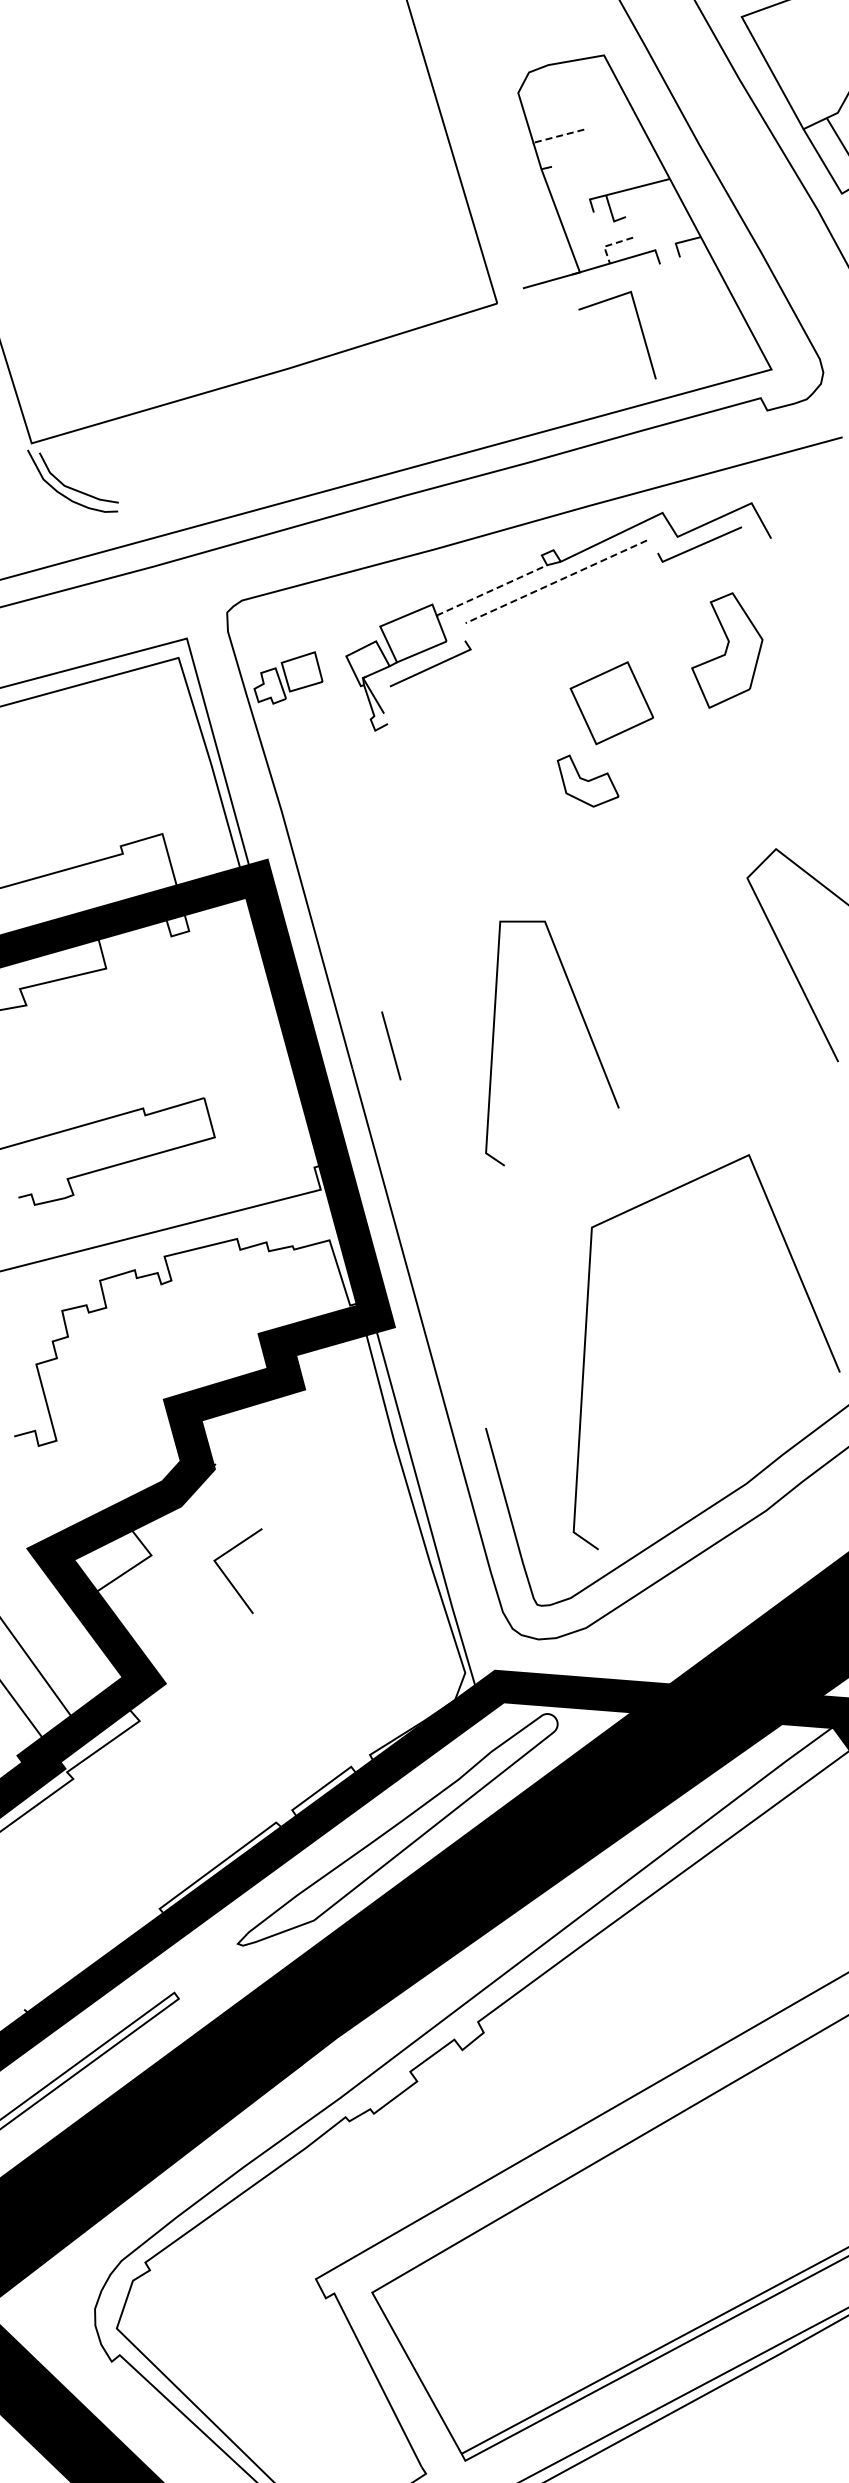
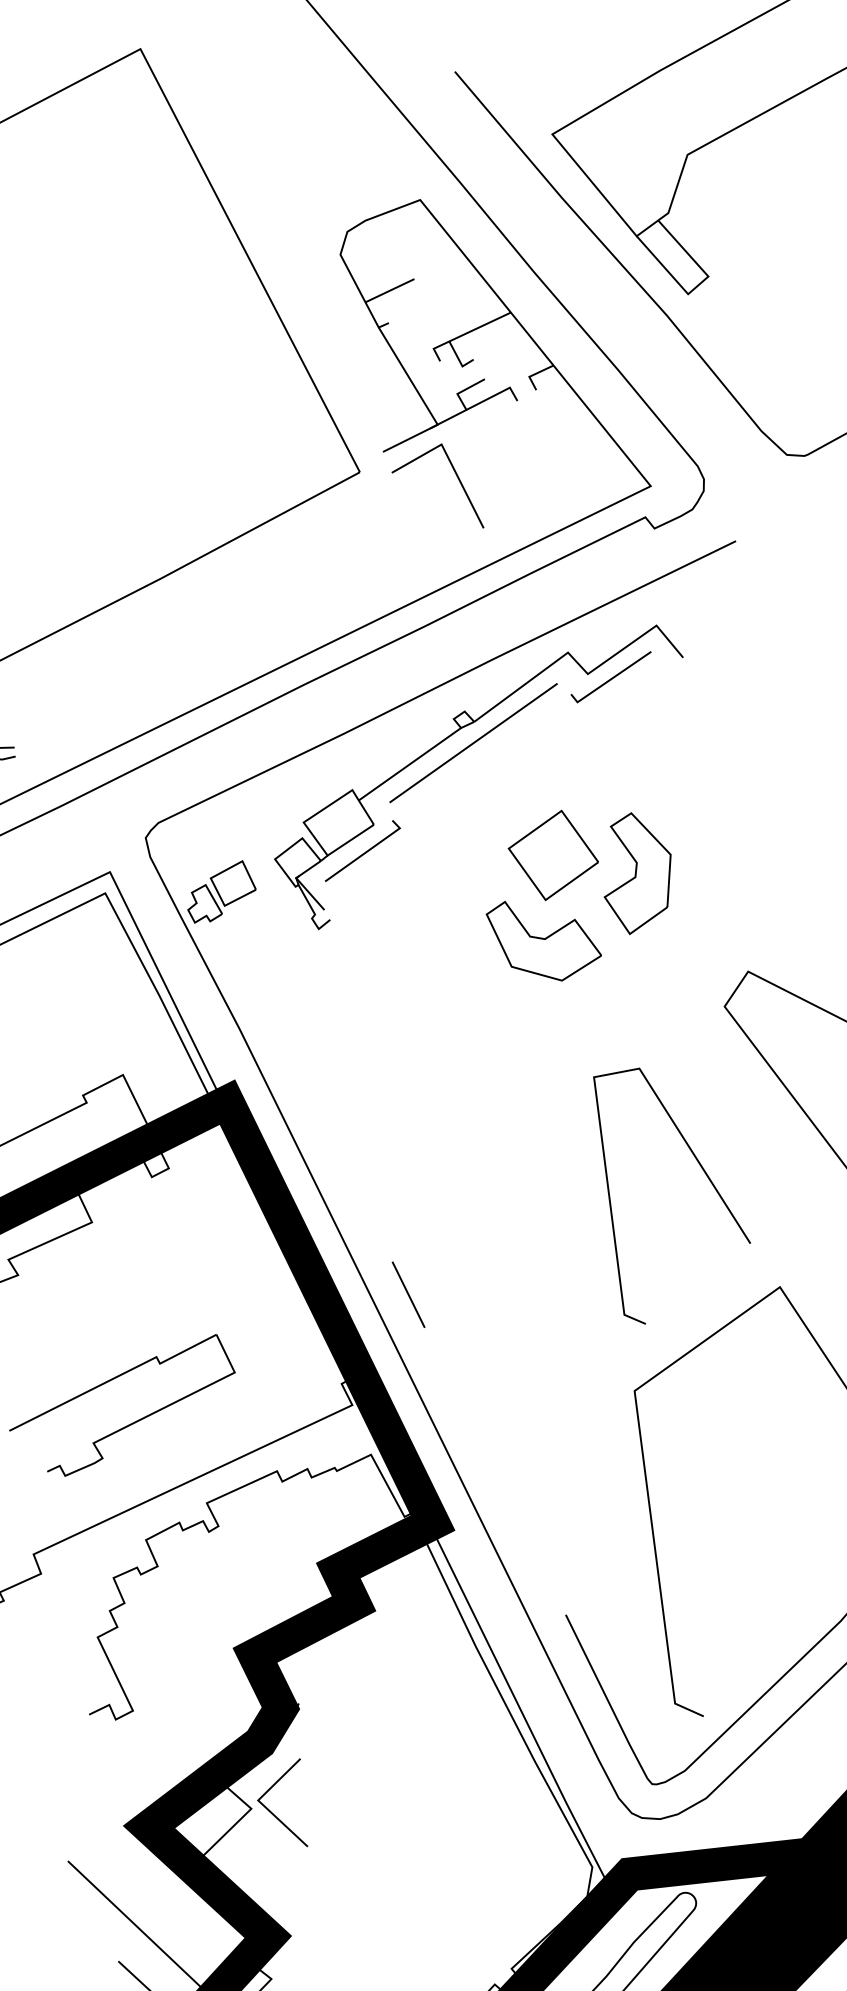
line: (558, 136) -> (389, 291), dashed -> solid
line: (609, 244) -> (462, 390), dashed -> solid
line: (640, 329) -> (458, 480), moved
line: (556, 581) -> (473, 742), dashed -> solid
line: (491, 590) -> (409, 764), dashed -> solid
part: (727, 650) -> (637, 872), moved
part: (587, 780) -> (543, 938), size x1.67
line: (587, 1032) -> (703, 1172), moved
line: (391, 1045) -> (408, 1294), moved
line: (227, 1576) -> (274, 1813), moved

